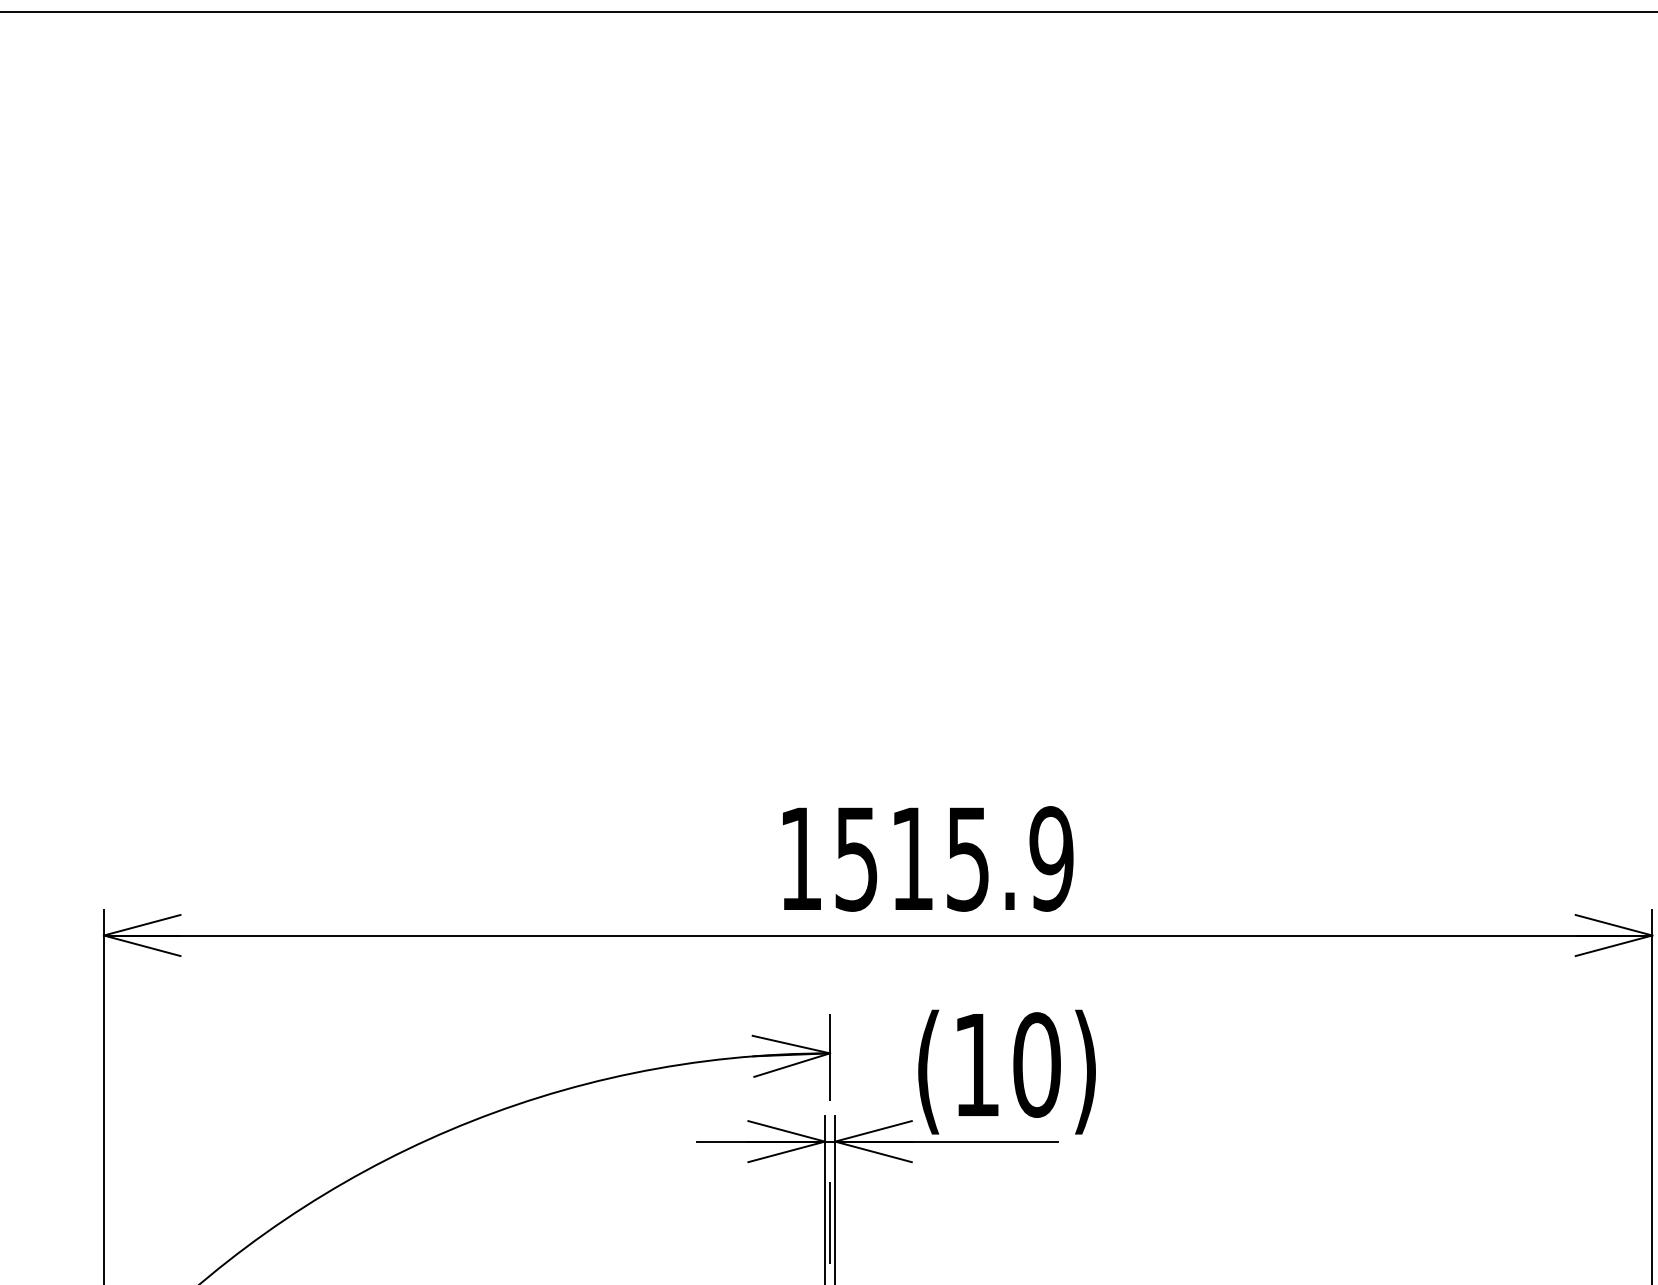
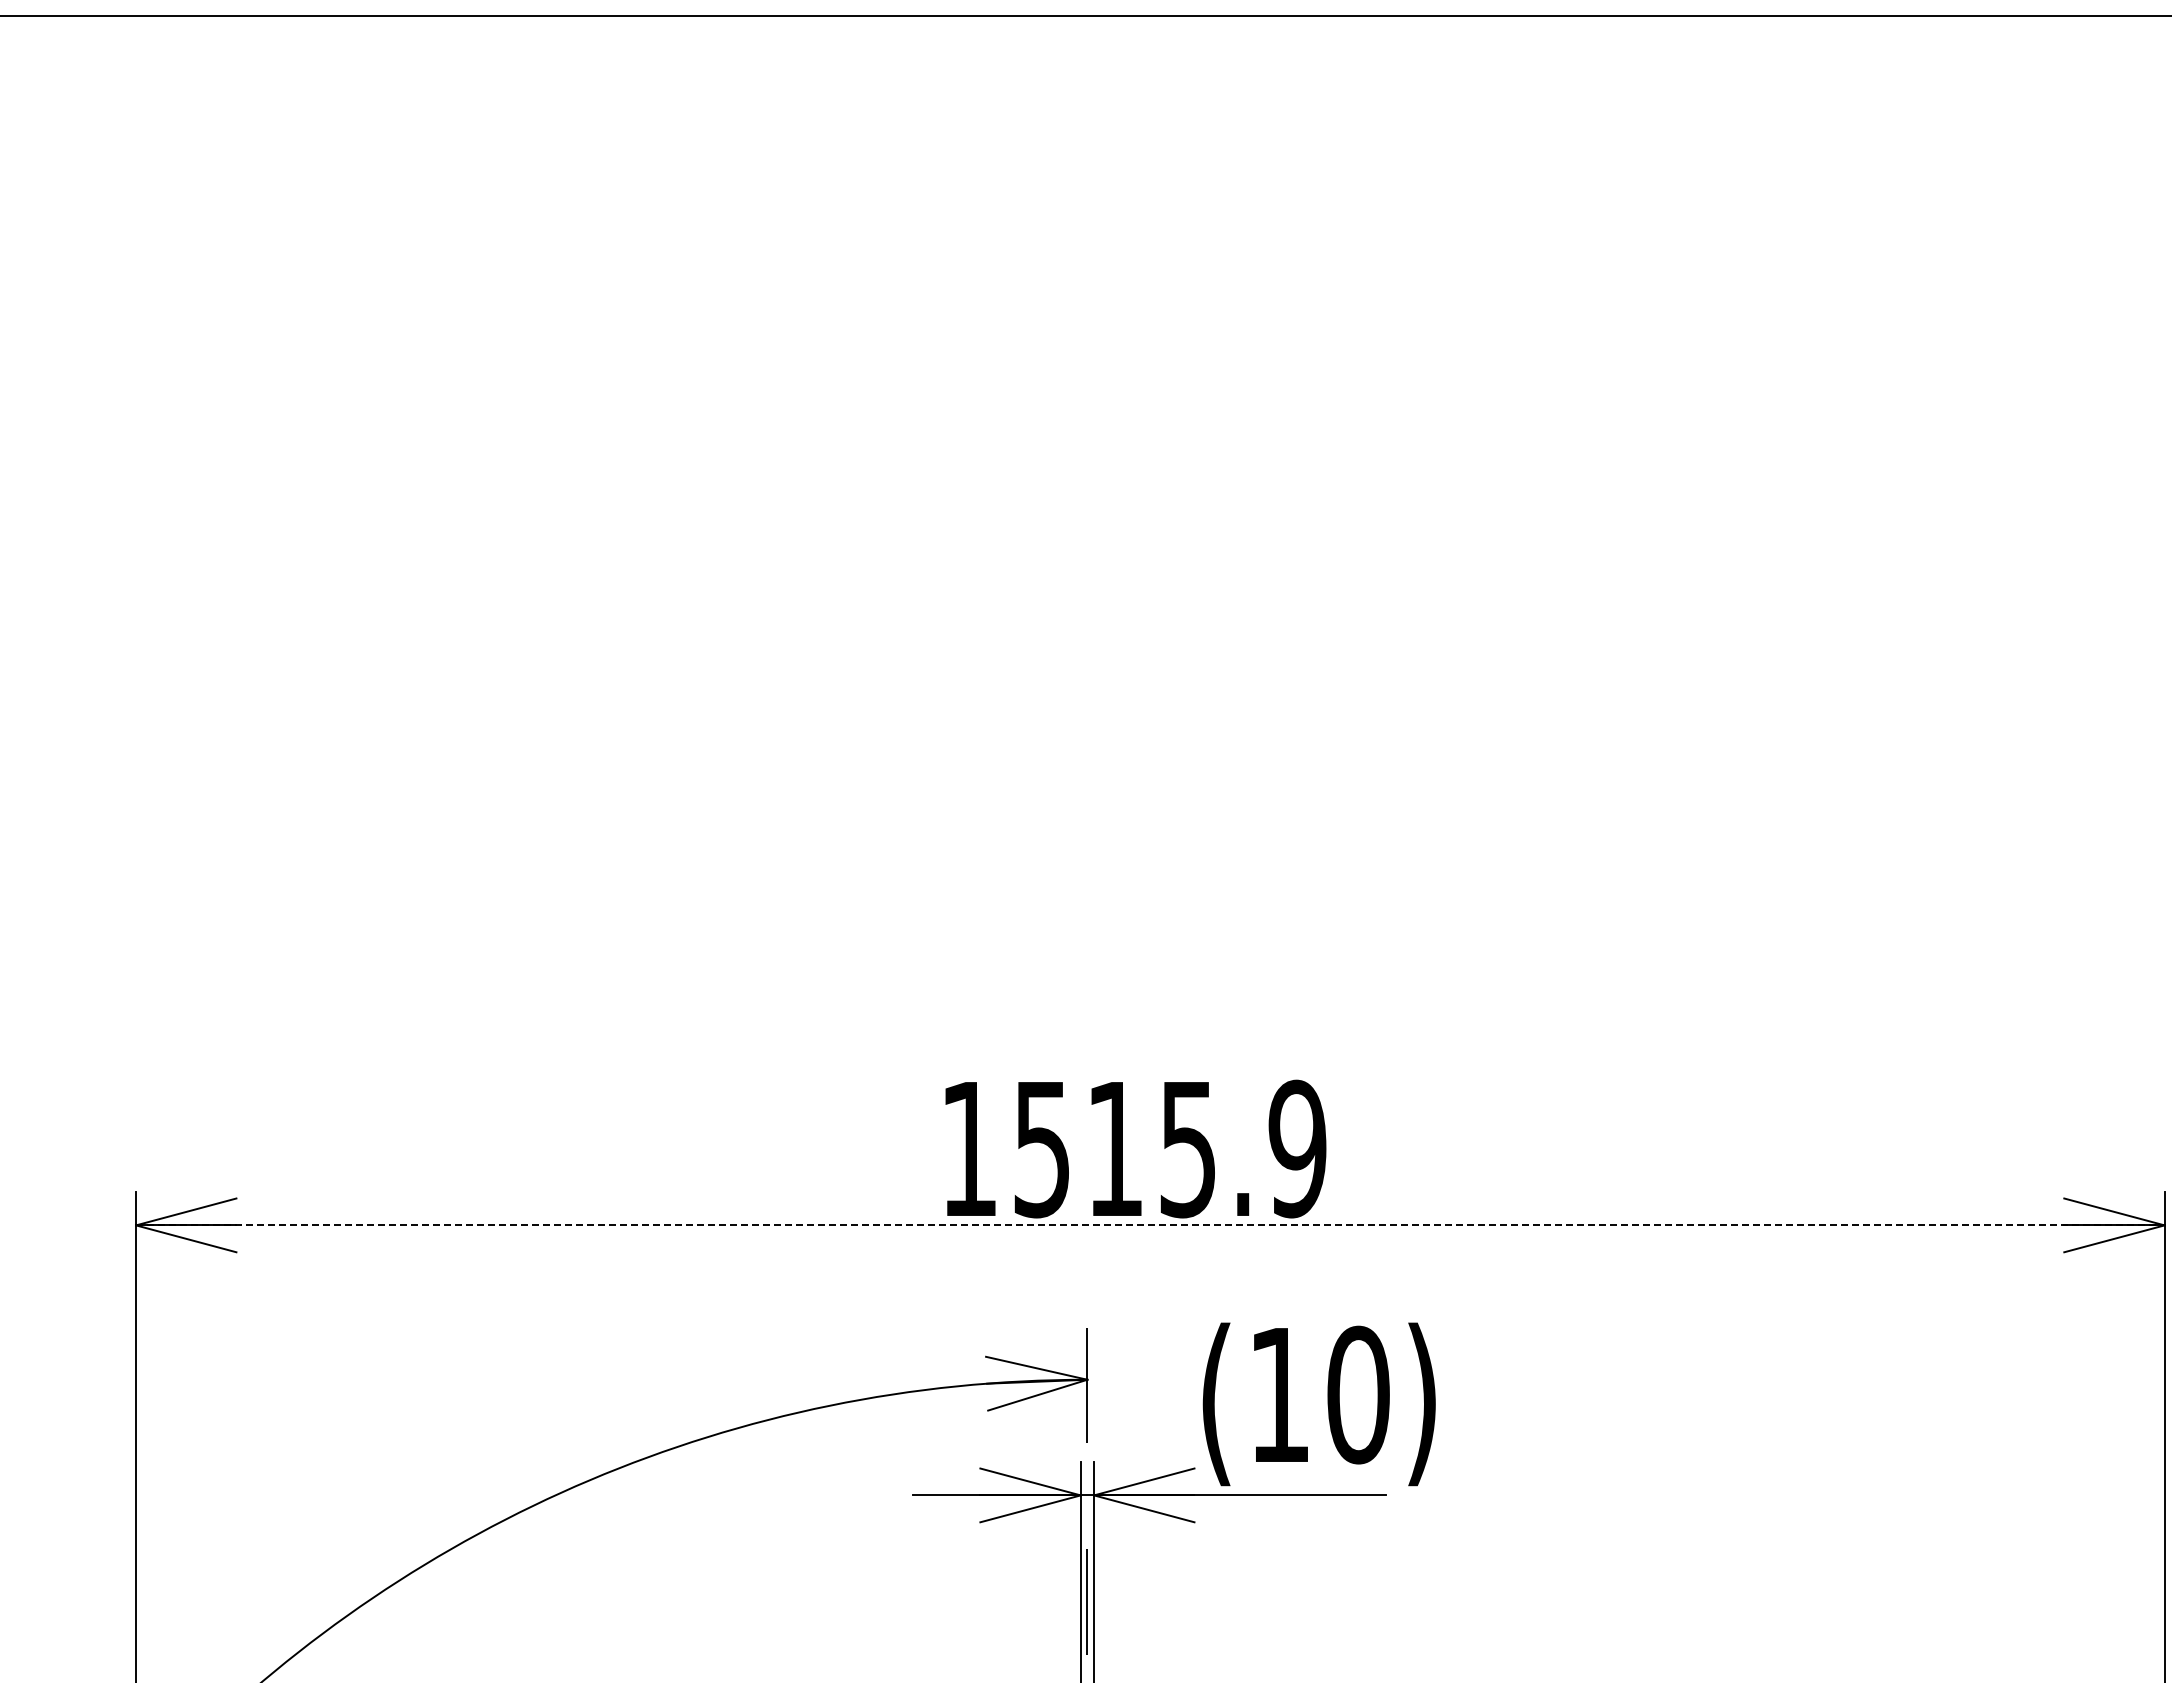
text: (927, 858) -> (1135, 1148), moved
line: (878, 935) -> (1150, 1225), solid -> dashed

